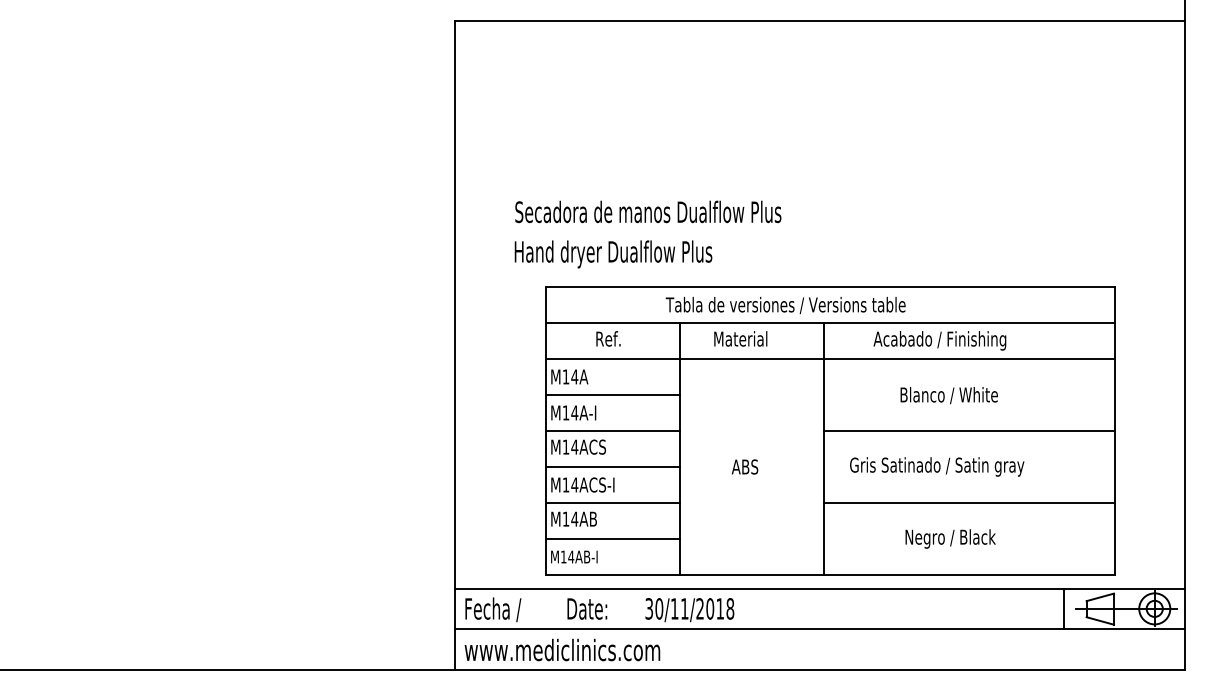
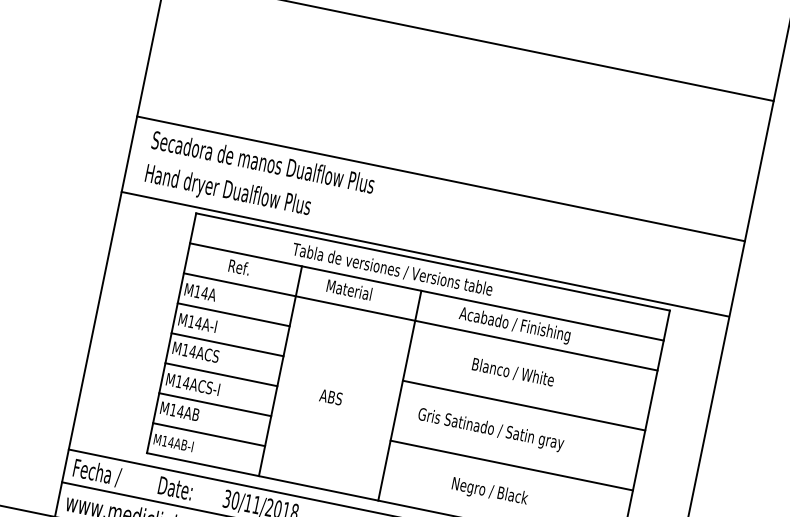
line: (819, 189) -> (440, 179), added
text: (648, 211) -> (263, 161), moved
text: (613, 254) -> (228, 191), moved
line: (819, 279) -> (425, 253), added

